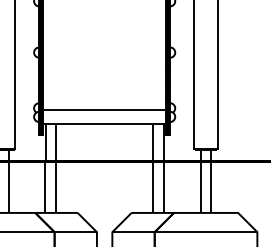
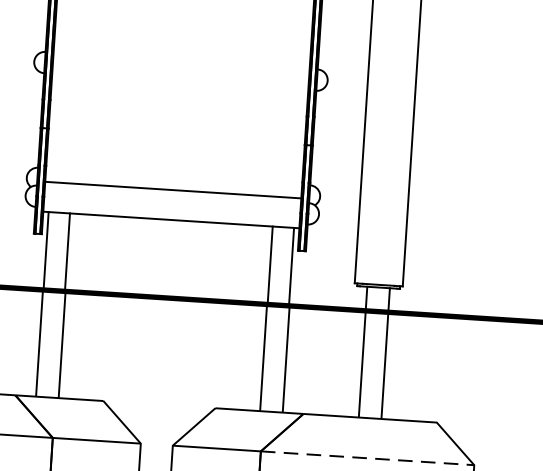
line: (206, 232) -> (368, 458), solid -> dashed

